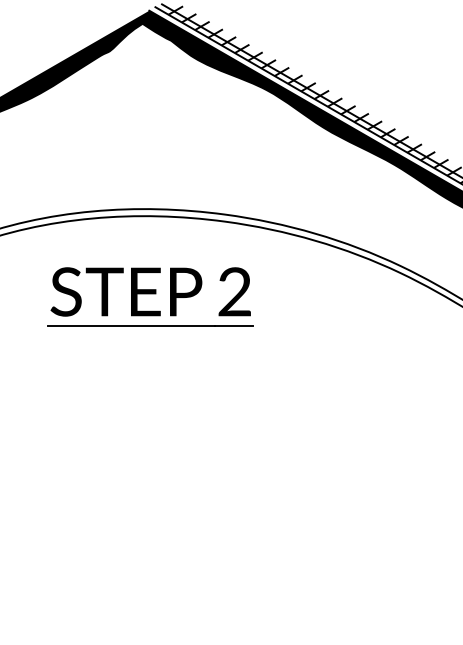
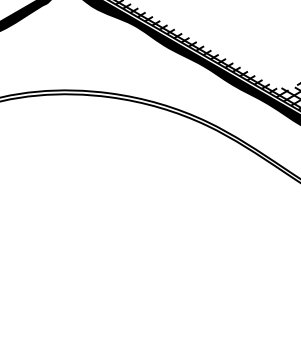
part: (150, 296) -> (69, 138), removed

